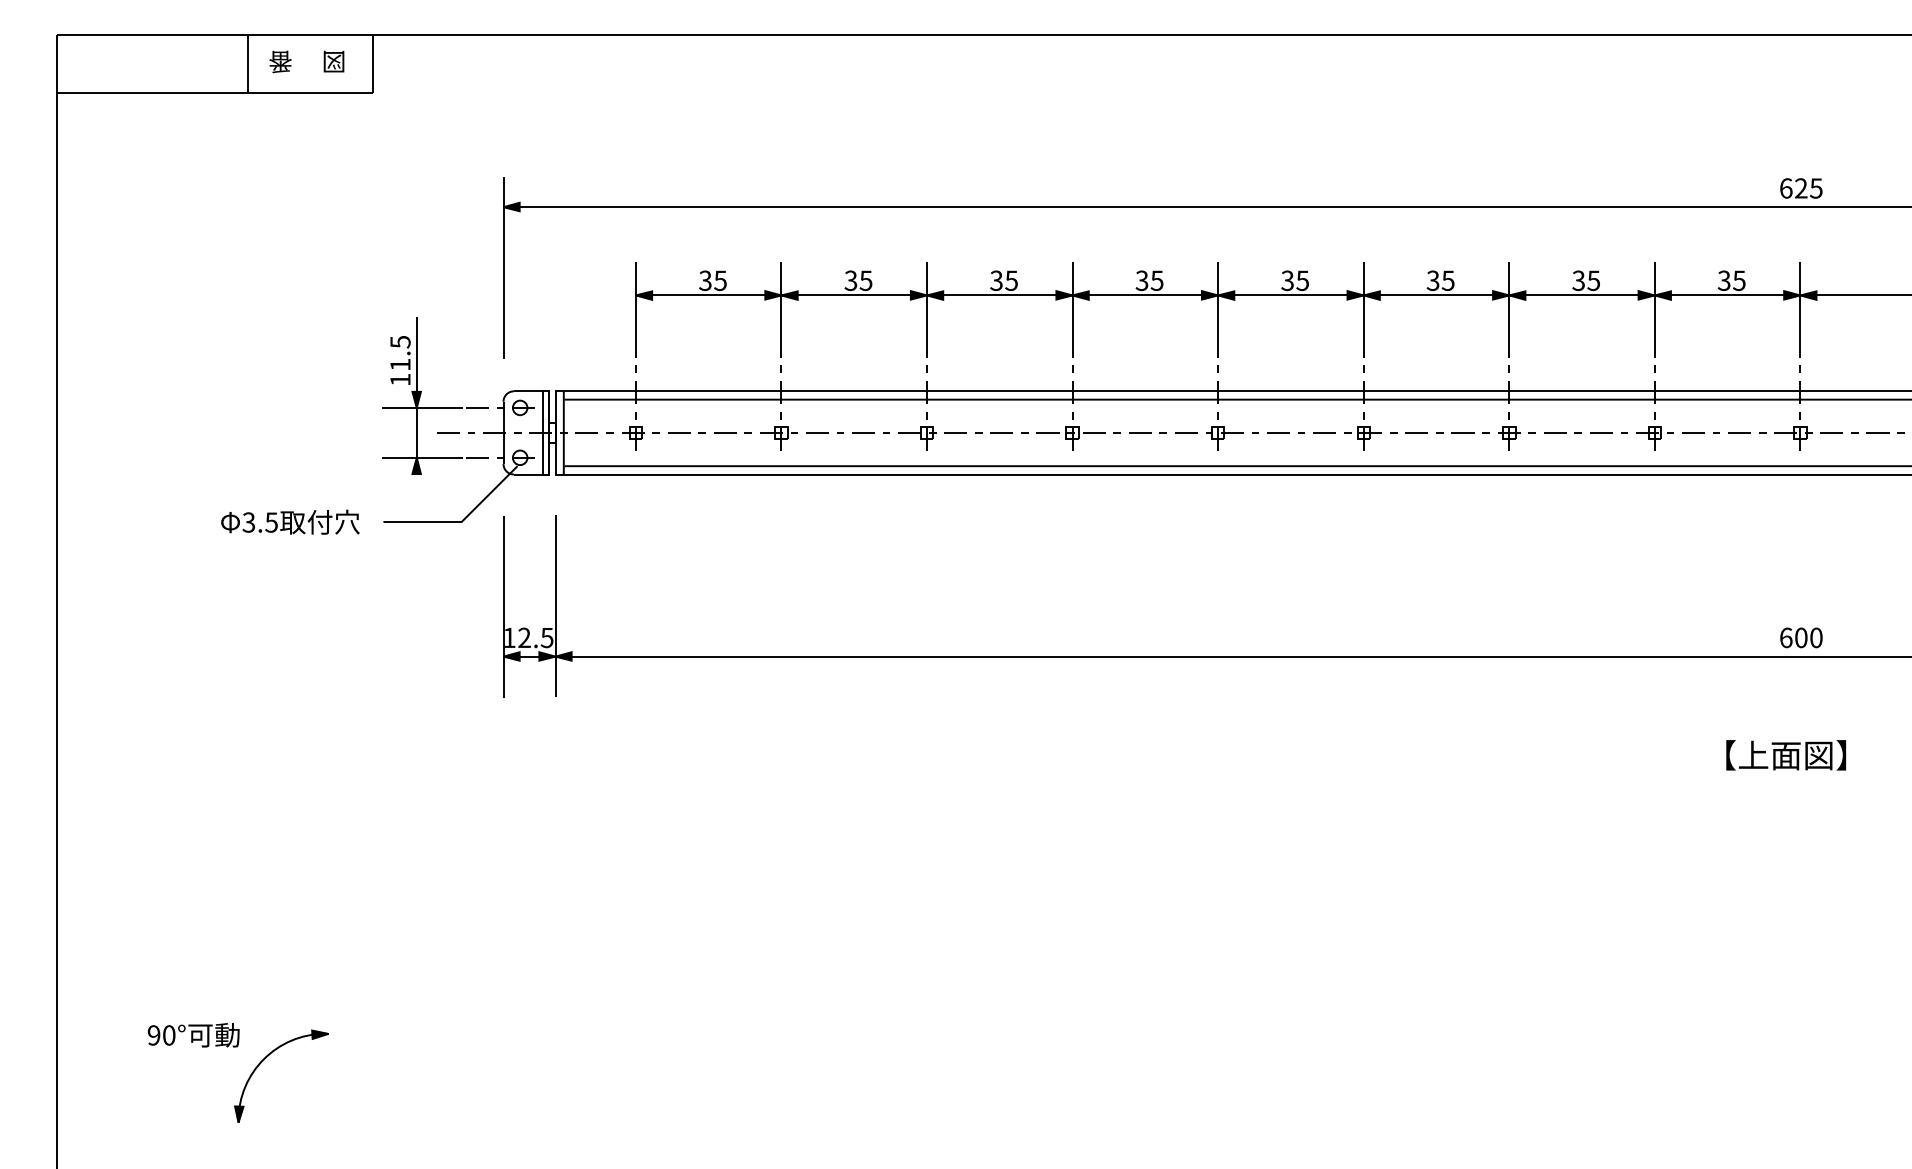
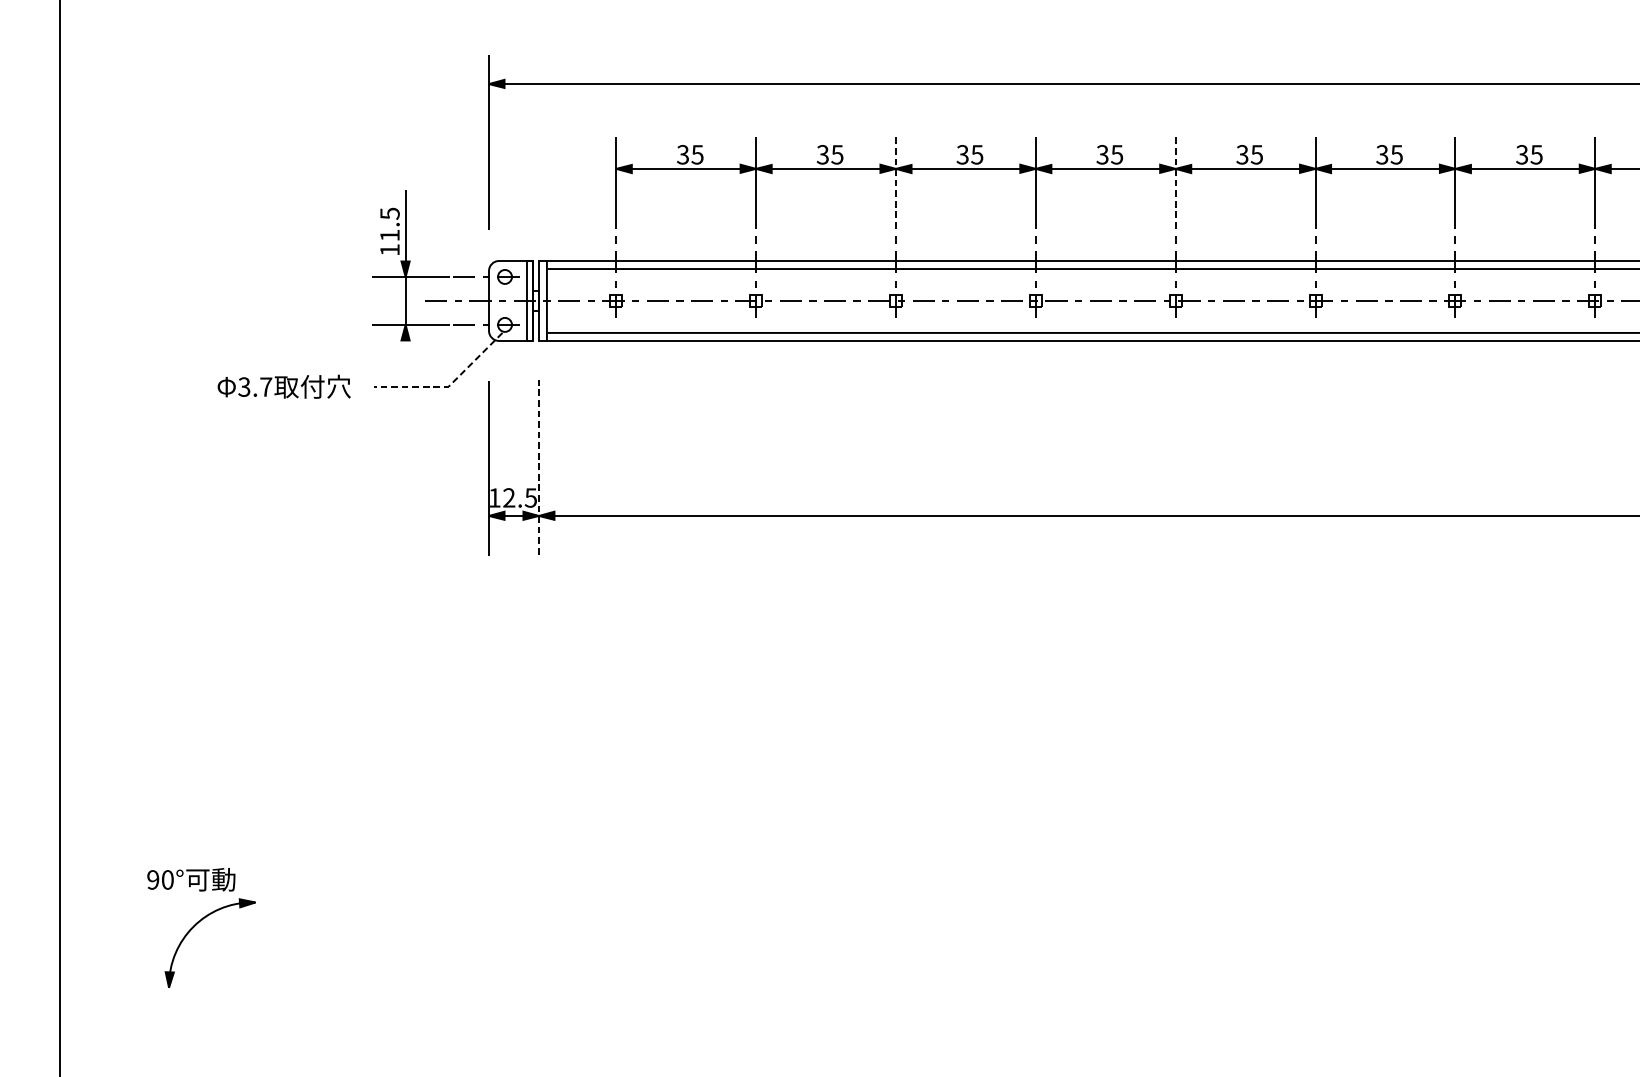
line: (927, 309) -> (896, 182), solid -> dashed
line: (1218, 309) -> (1176, 182), solid -> dashed
line: (461, 521) -> (448, 386), solid -> dashed
text: (271, 522) -> (266, 387), 3.5 -> 3.7
line: (555, 605) -> (538, 466), solid -> dashed
part: (265, 1059) -> (194, 927), moved

